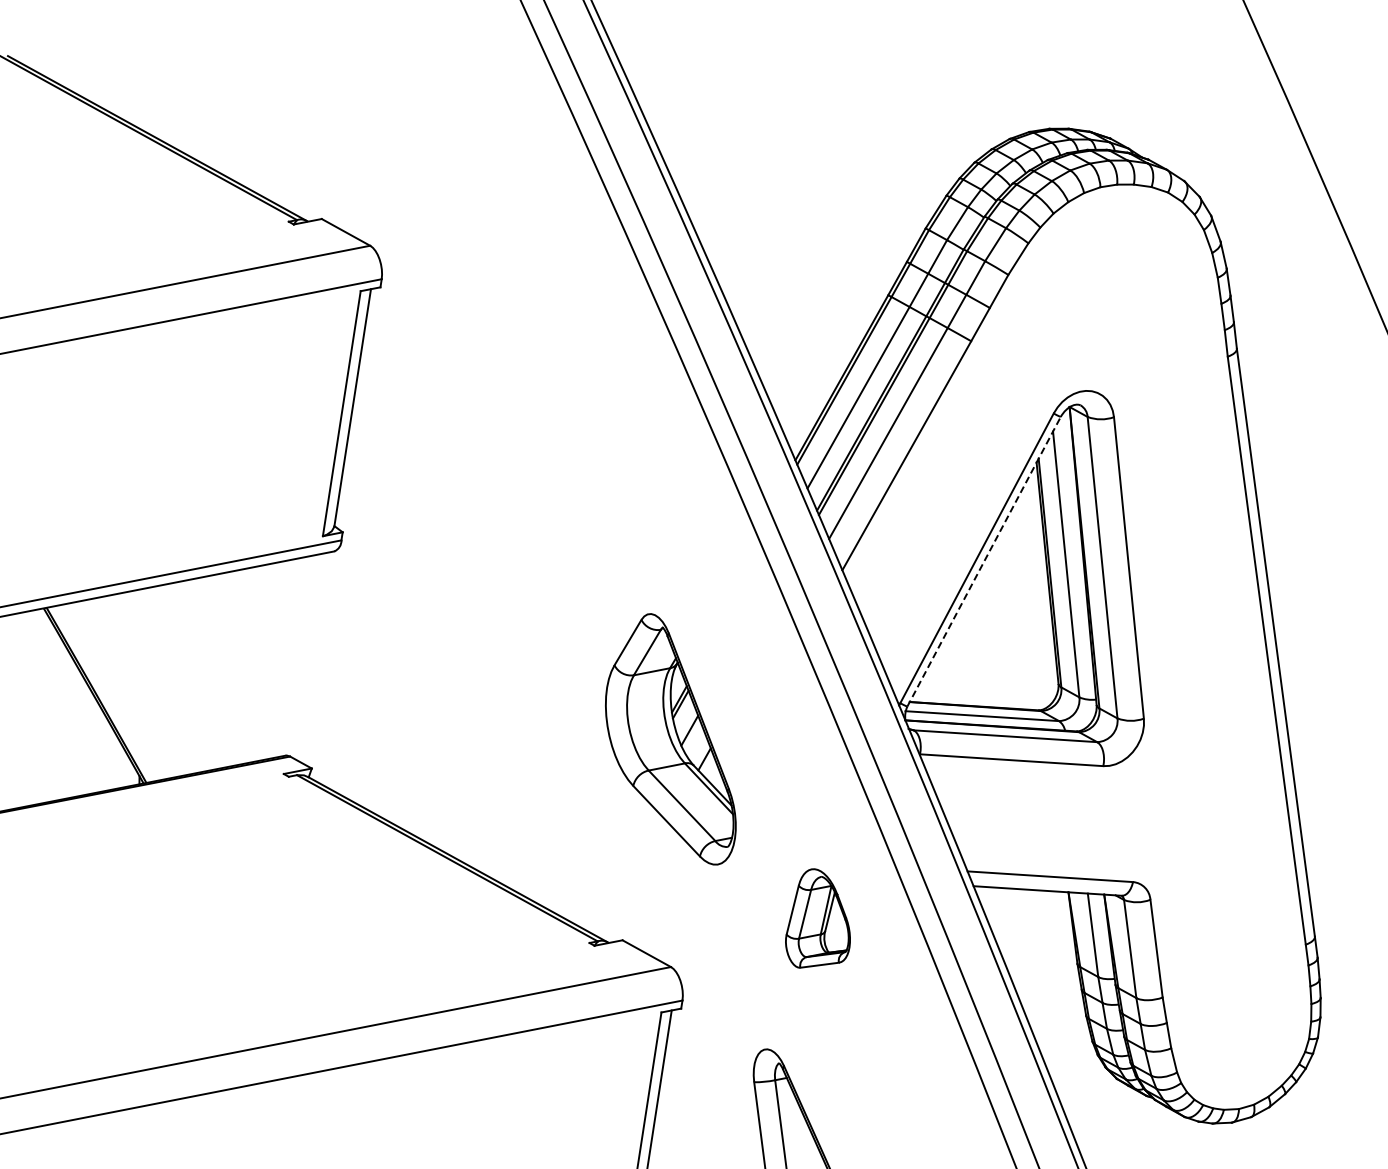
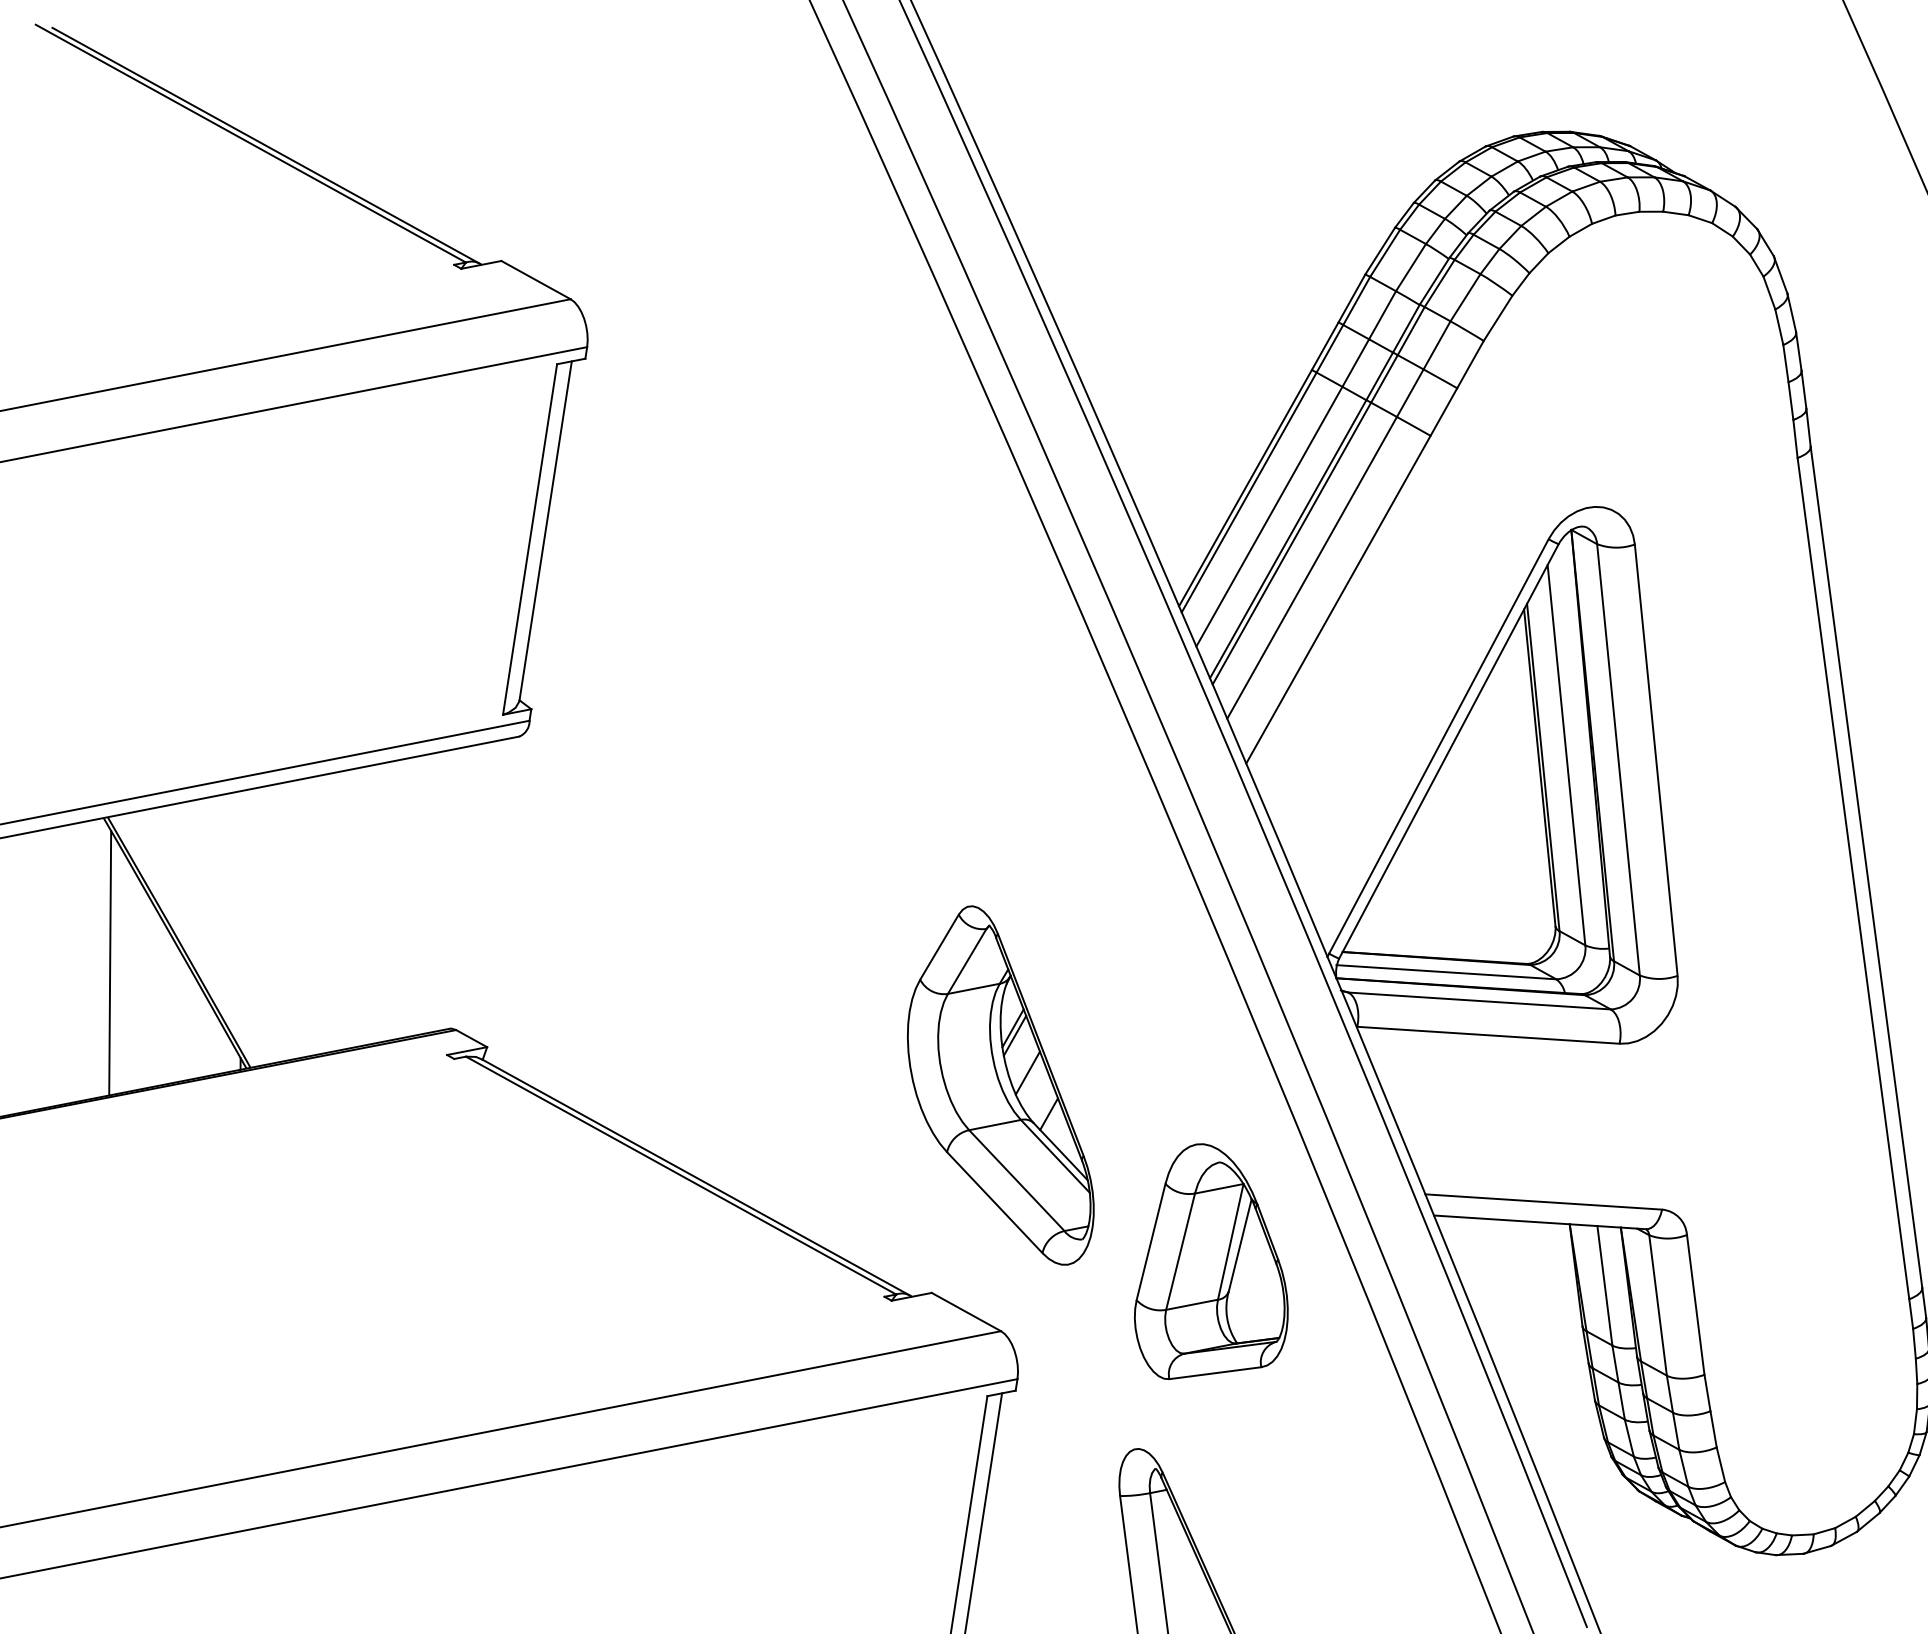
line: (984, 561) -> (1449, 750), dashed -> solid
line: (48, 709) -> (110, 962), added
part: (670, 739) -> (1000, 1085), moved
part: (817, 918) -> (1210, 1261), size x1.67

